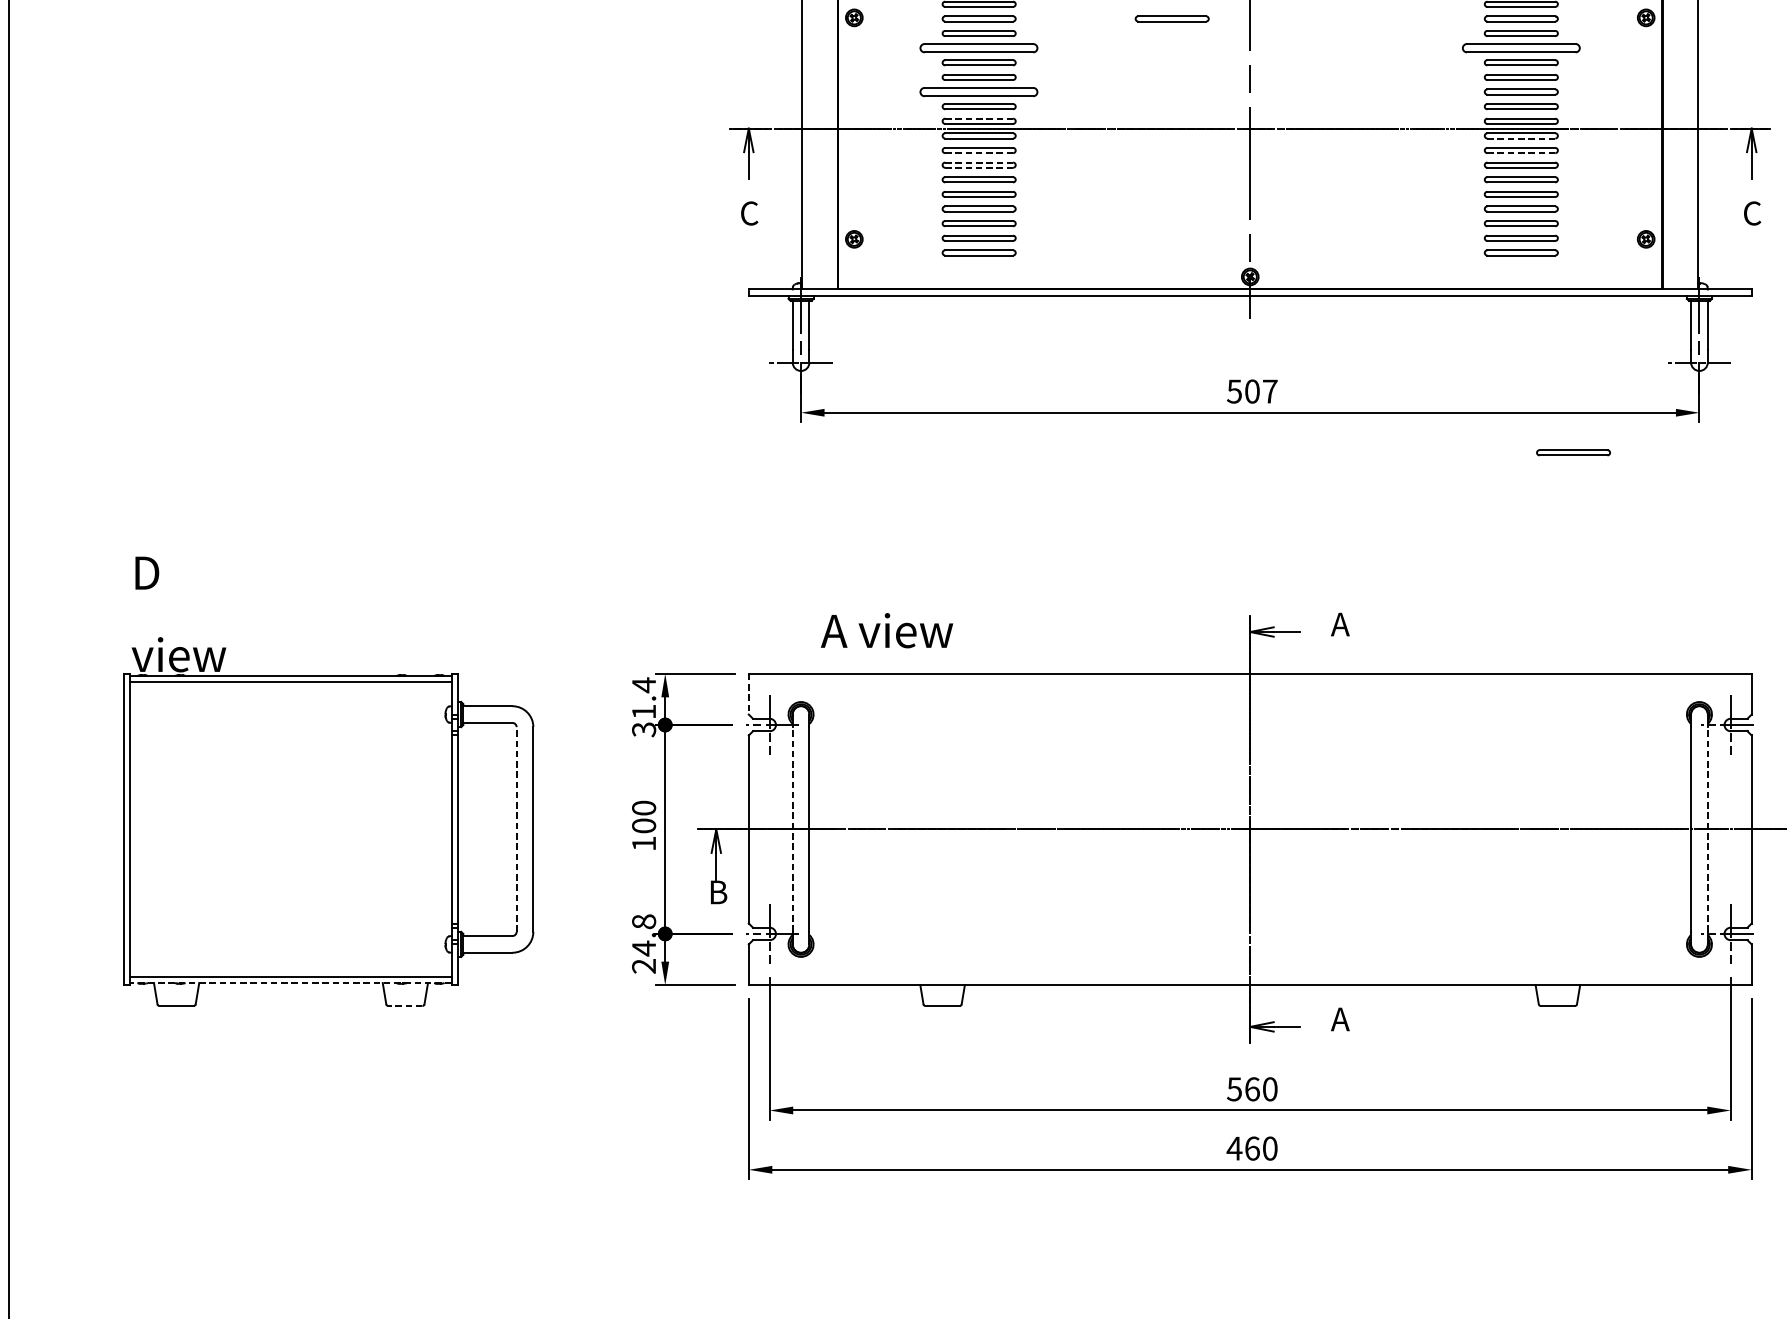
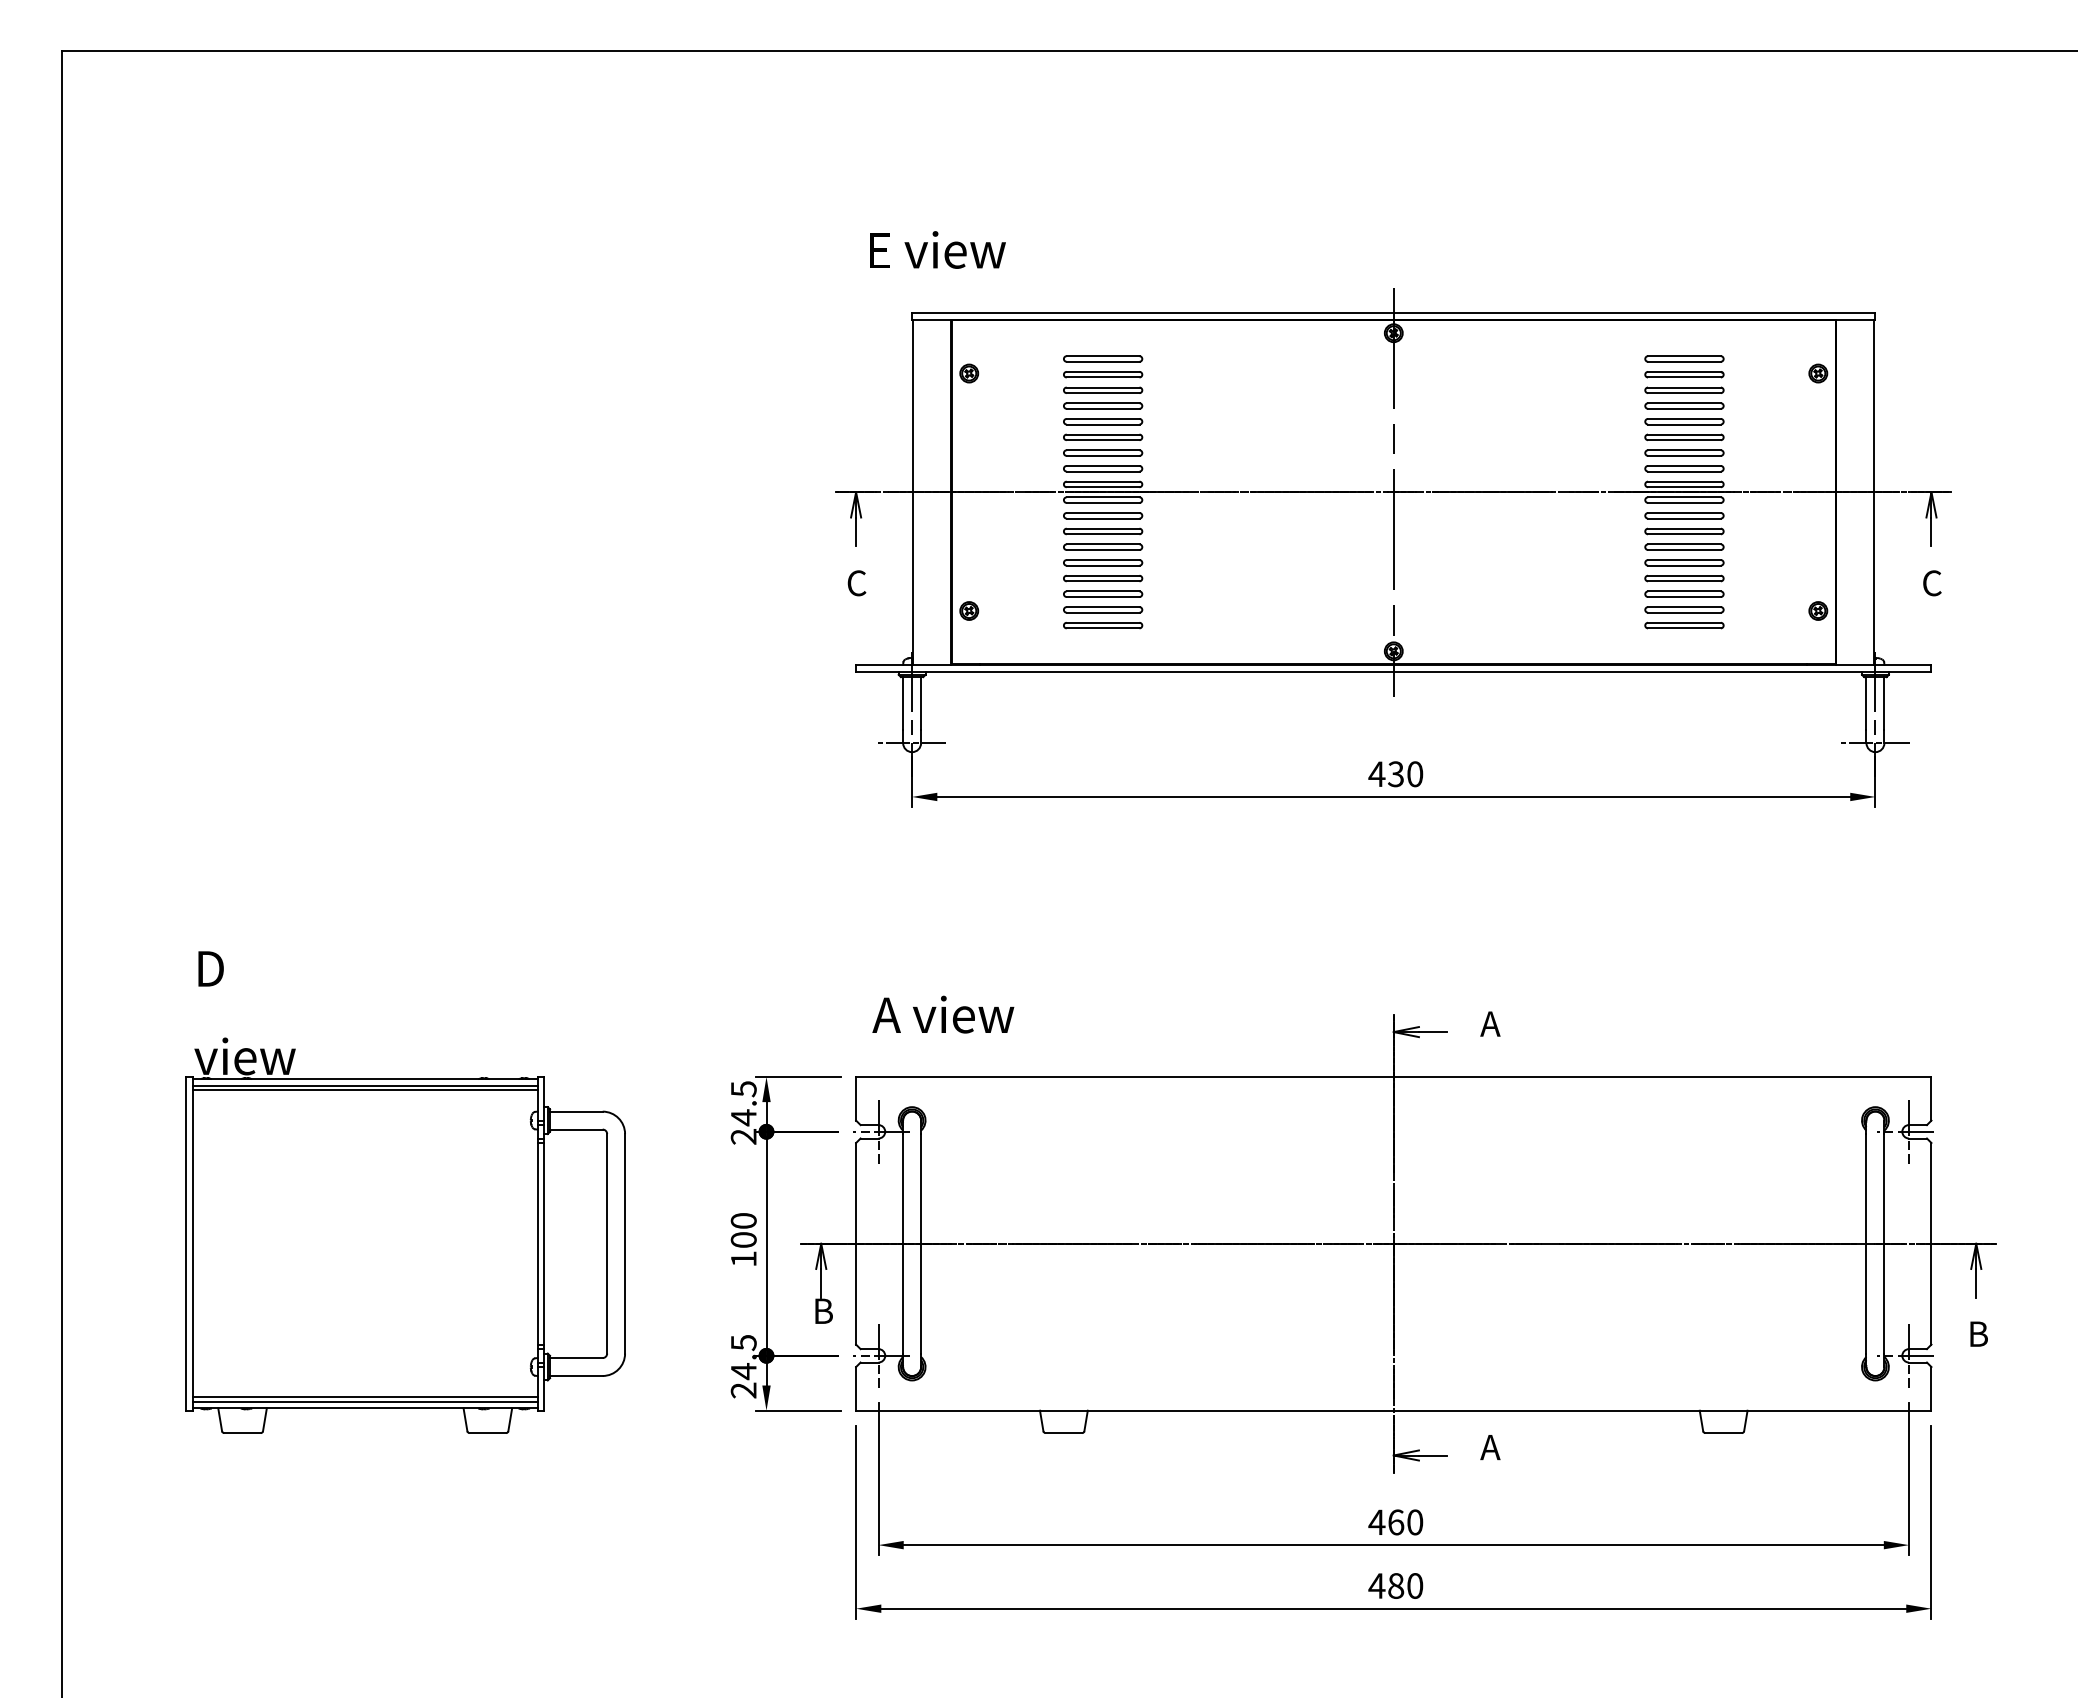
part: (1172, 18) -> (1310, 374), removed
part: (979, 47) -> (1103, 405), size x0.62
part: (1521, 47) -> (1684, 405), size x0.62
part: (979, 91) -> (1103, 452), size x0.62
line: (979, 118) -> (1103, 481), dashed -> solid
line: (1520, 138) -> (1683, 502), dashed -> solid
line: (978, 153) -> (1102, 518), dashed -> solid
line: (1520, 153) -> (1683, 518), dashed -> solid
line: (979, 162) -> (1103, 528), dashed -> solid
line: (978, 167) -> (1102, 534), dashed -> solid
text: (1251, 391) -> (1395, 774), 507 -> 430
part: (1573, 452) -> (1740, 839), removed
text: (887, 630) -> (943, 1014), moved
line: (290, 686) -> (364, 1090), added
line: (749, 693) -> (856, 1098), dashed -> solid
text: (643, 707) -> (743, 1112), 31.4 -> 24.5
line: (516, 829) -> (607, 1243), dashed -> solid
line: (793, 829) -> (903, 1243), dashed -> solid
line: (1707, 829) -> (1884, 1243), dashed -> solid
text: (643, 921) -> (743, 1342), 24.8 -> 24.5
line: (290, 972) -> (364, 1397), added
line: (291, 983) -> (365, 1408), dashed -> solid
line: (405, 1006) -> (487, 1433), dashed -> solid
text: (1234, 1089) -> (1376, 1522), 560 -> 460
text: (1252, 1148) -> (1396, 1585), 460 -> 480

